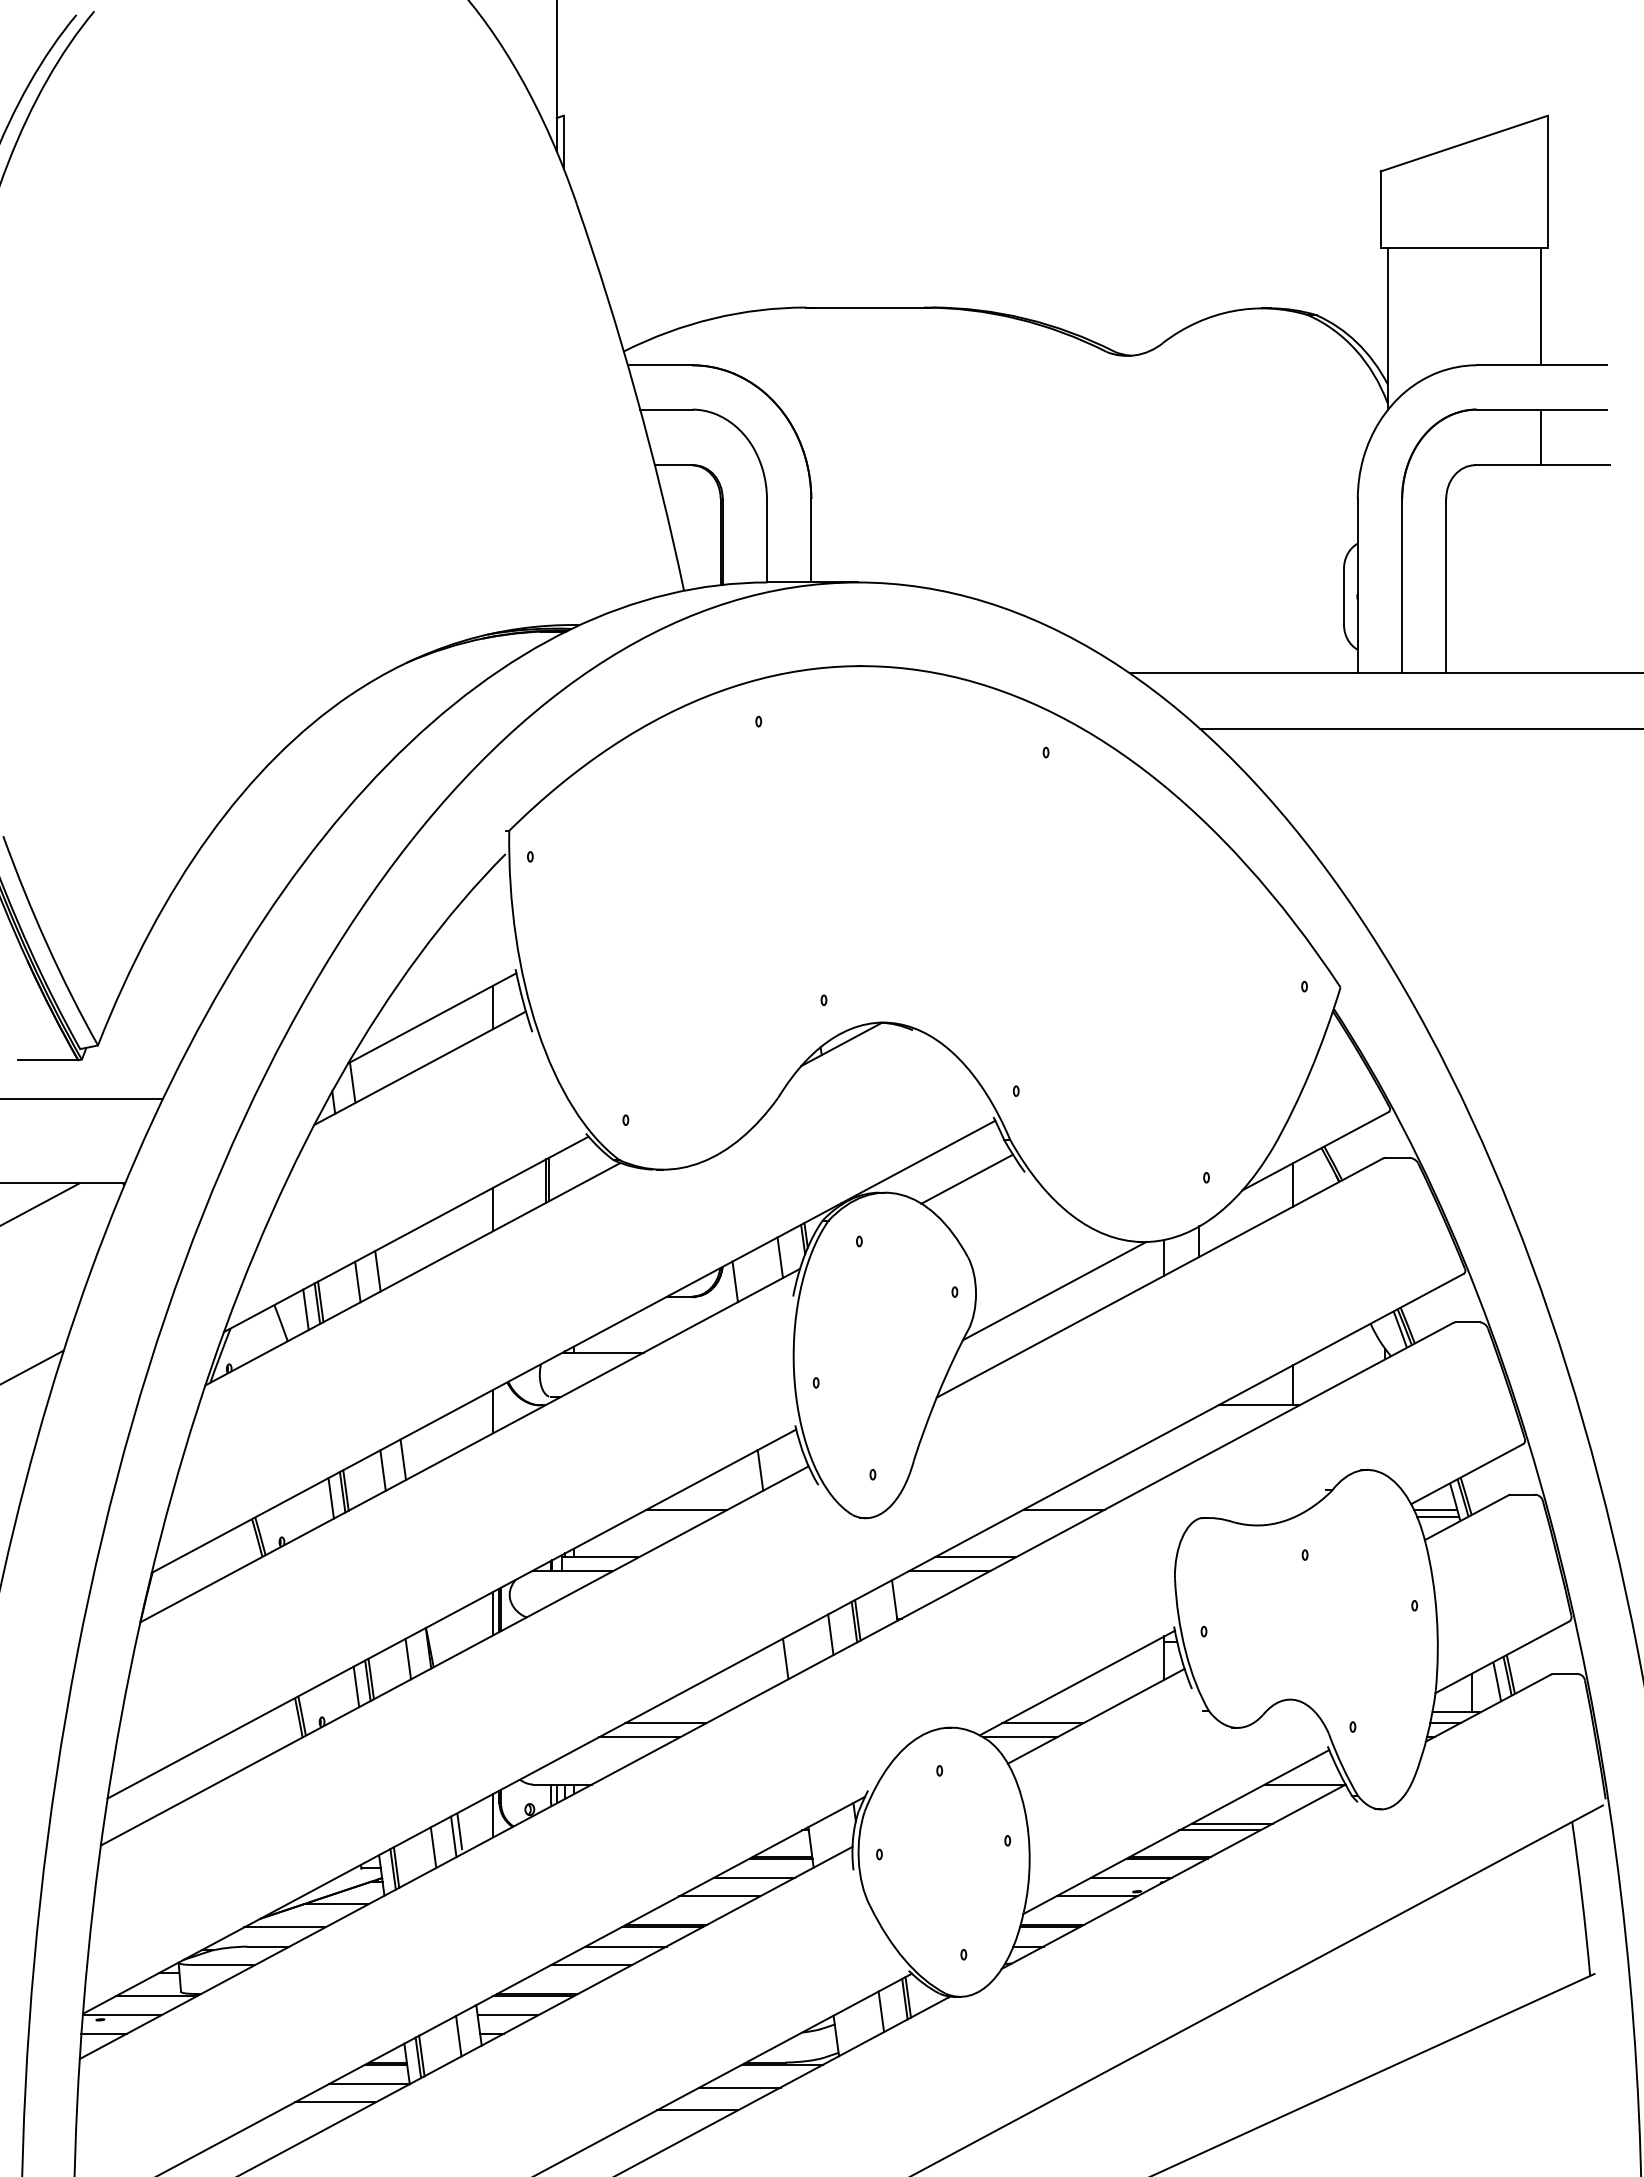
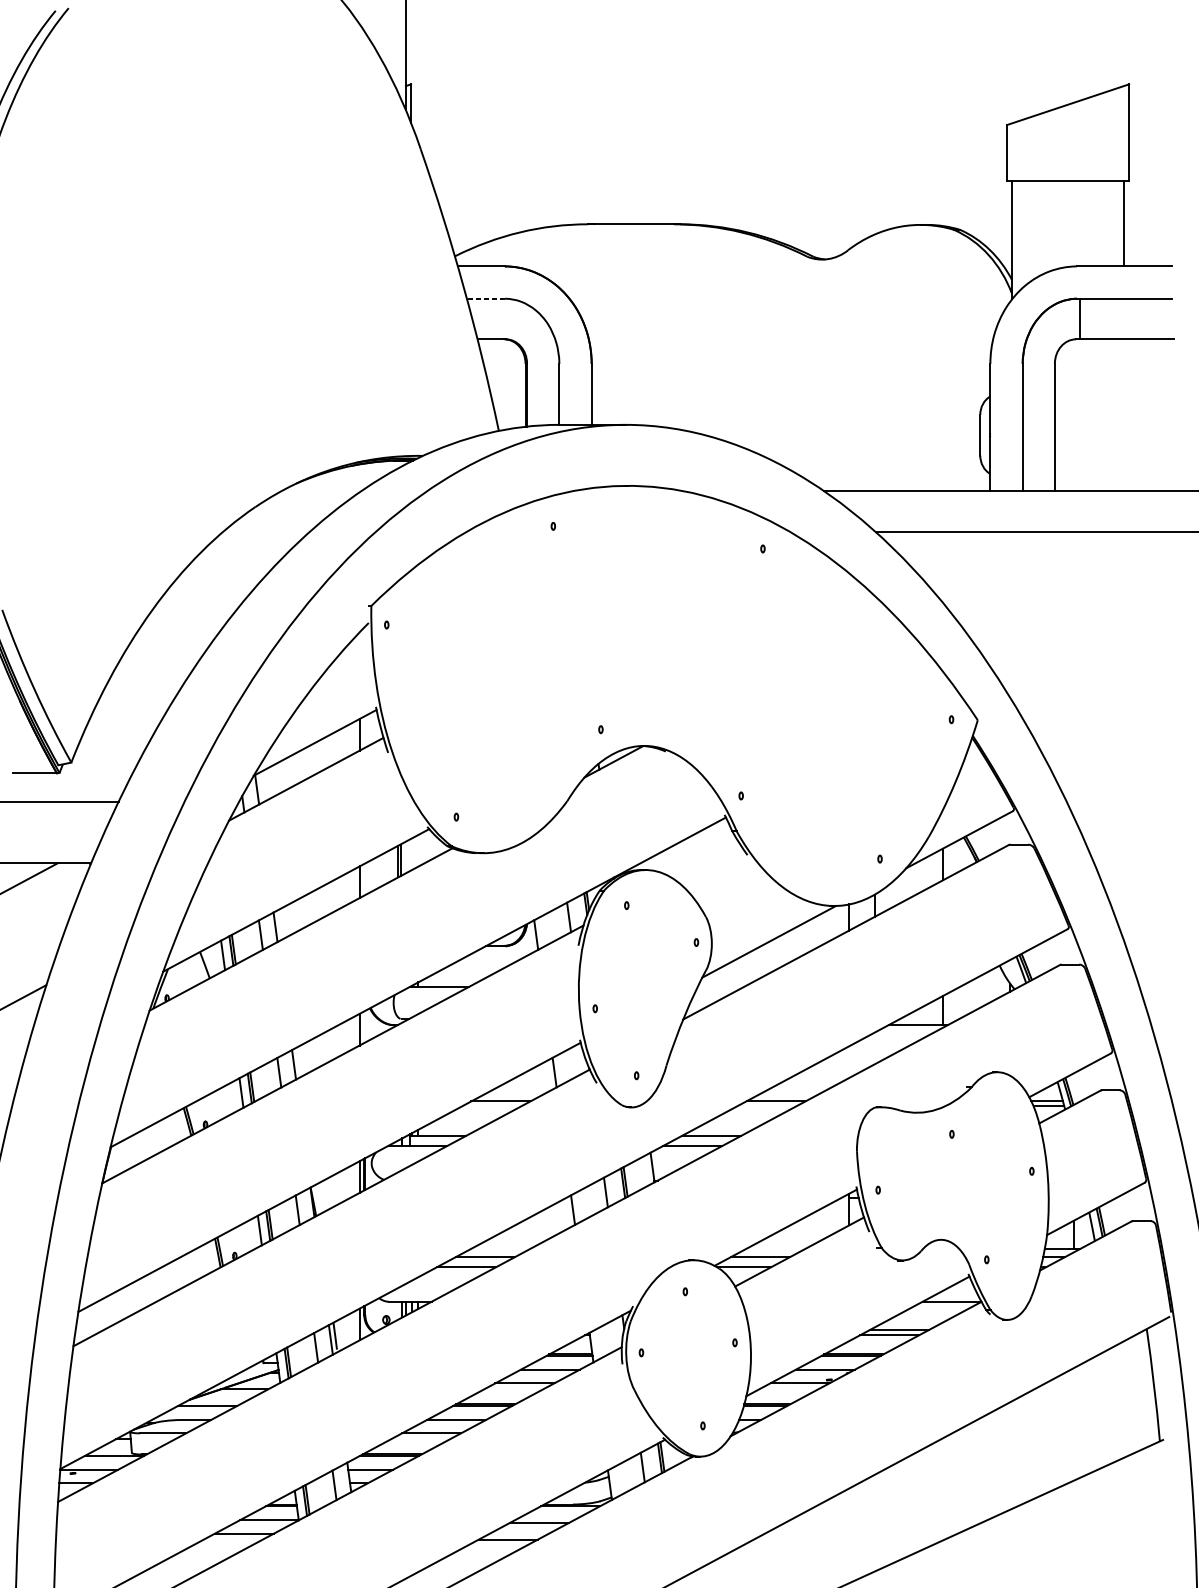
line: (665, 409) -> (485, 298), solid -> dashed
line: (1541, 437) -> (1080, 319), moved
line: (966, 1178) -> (704, 859), removed

